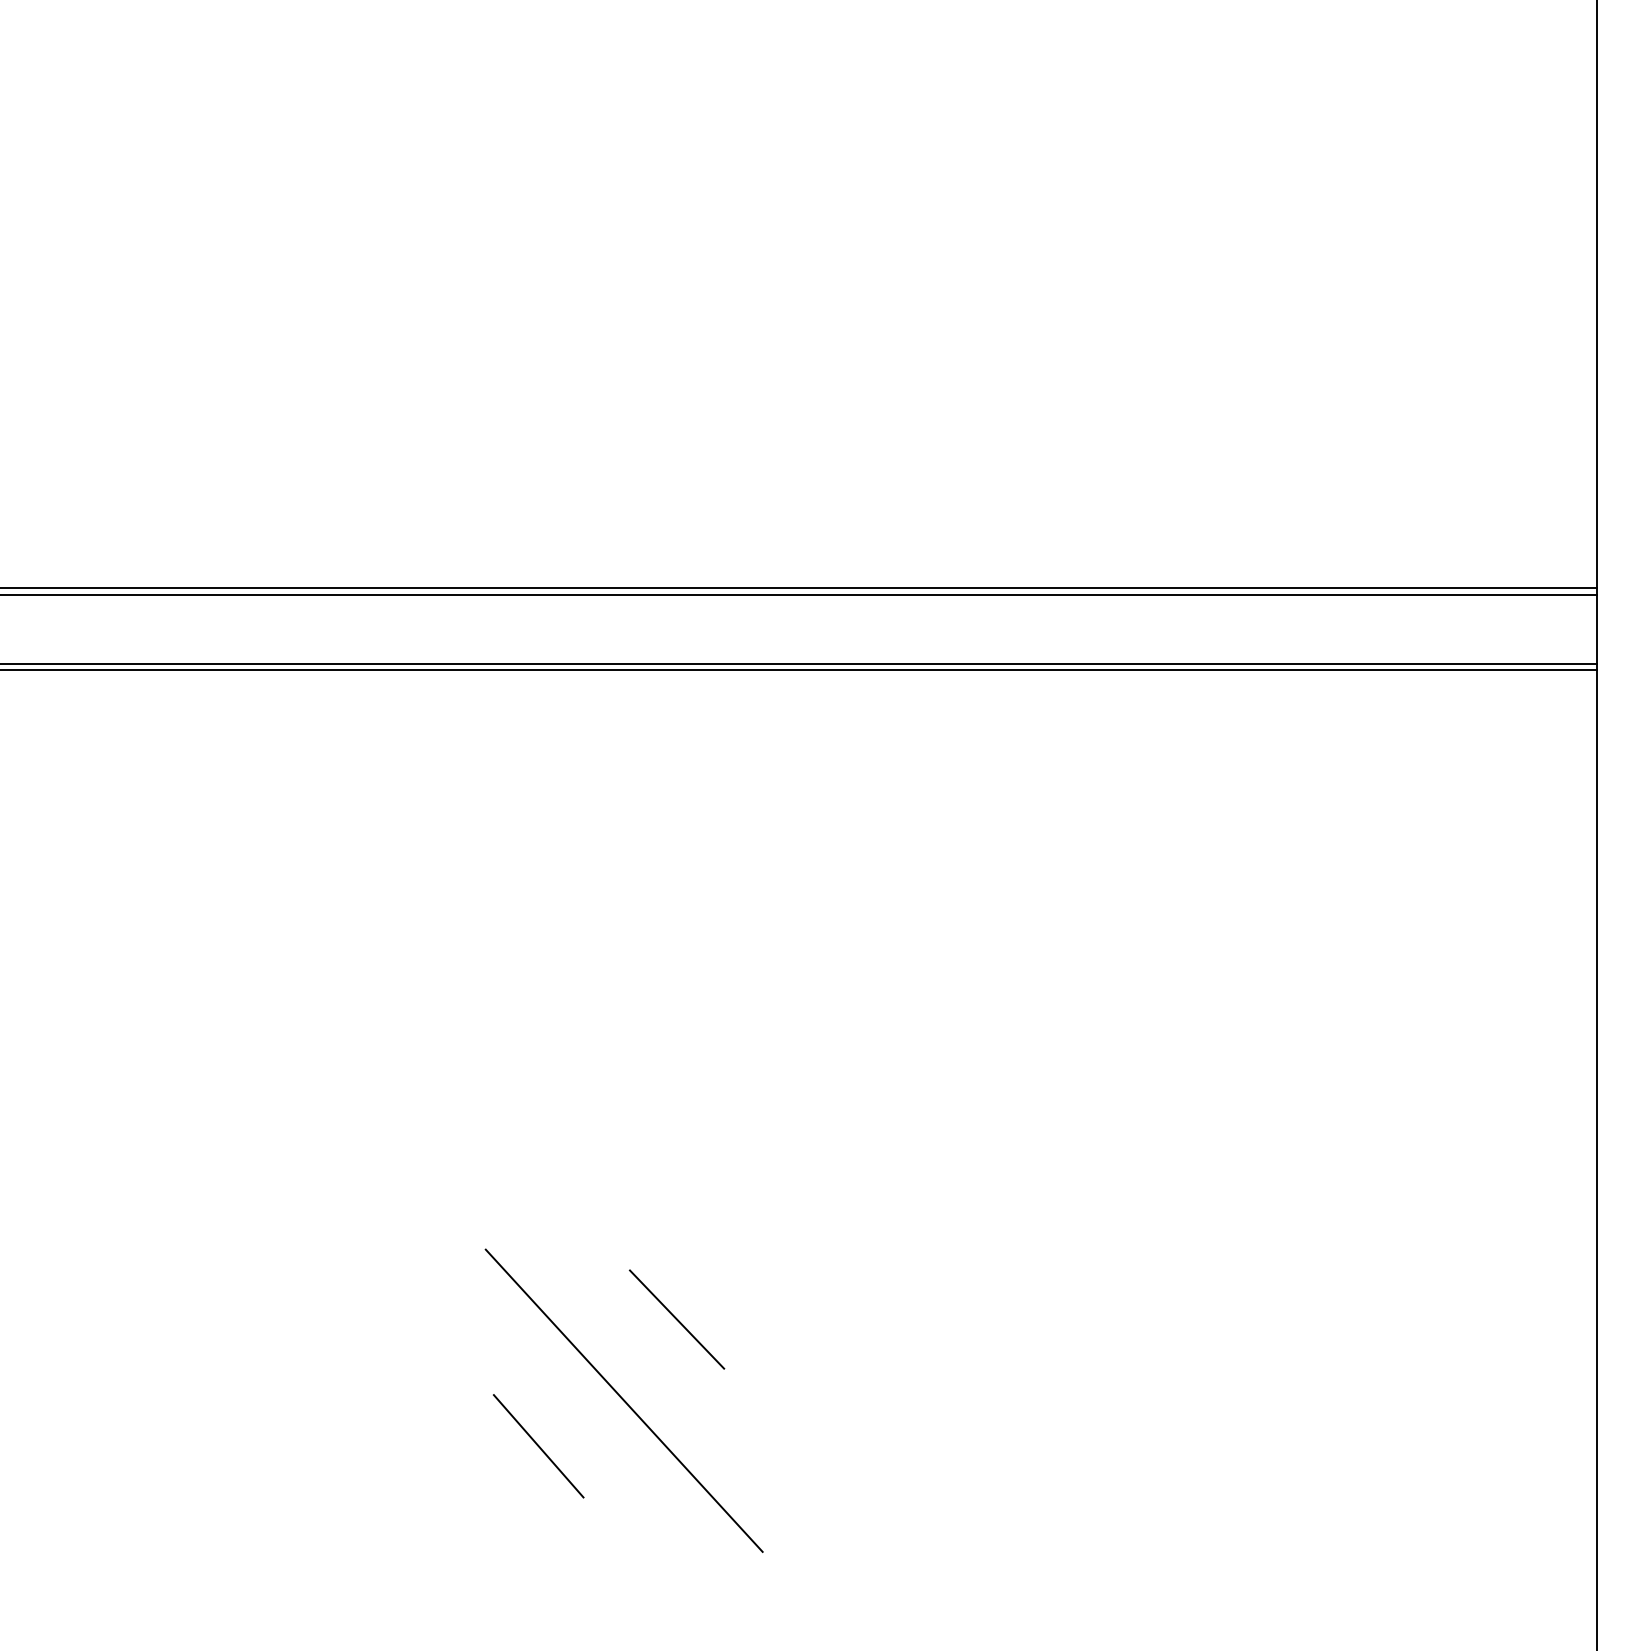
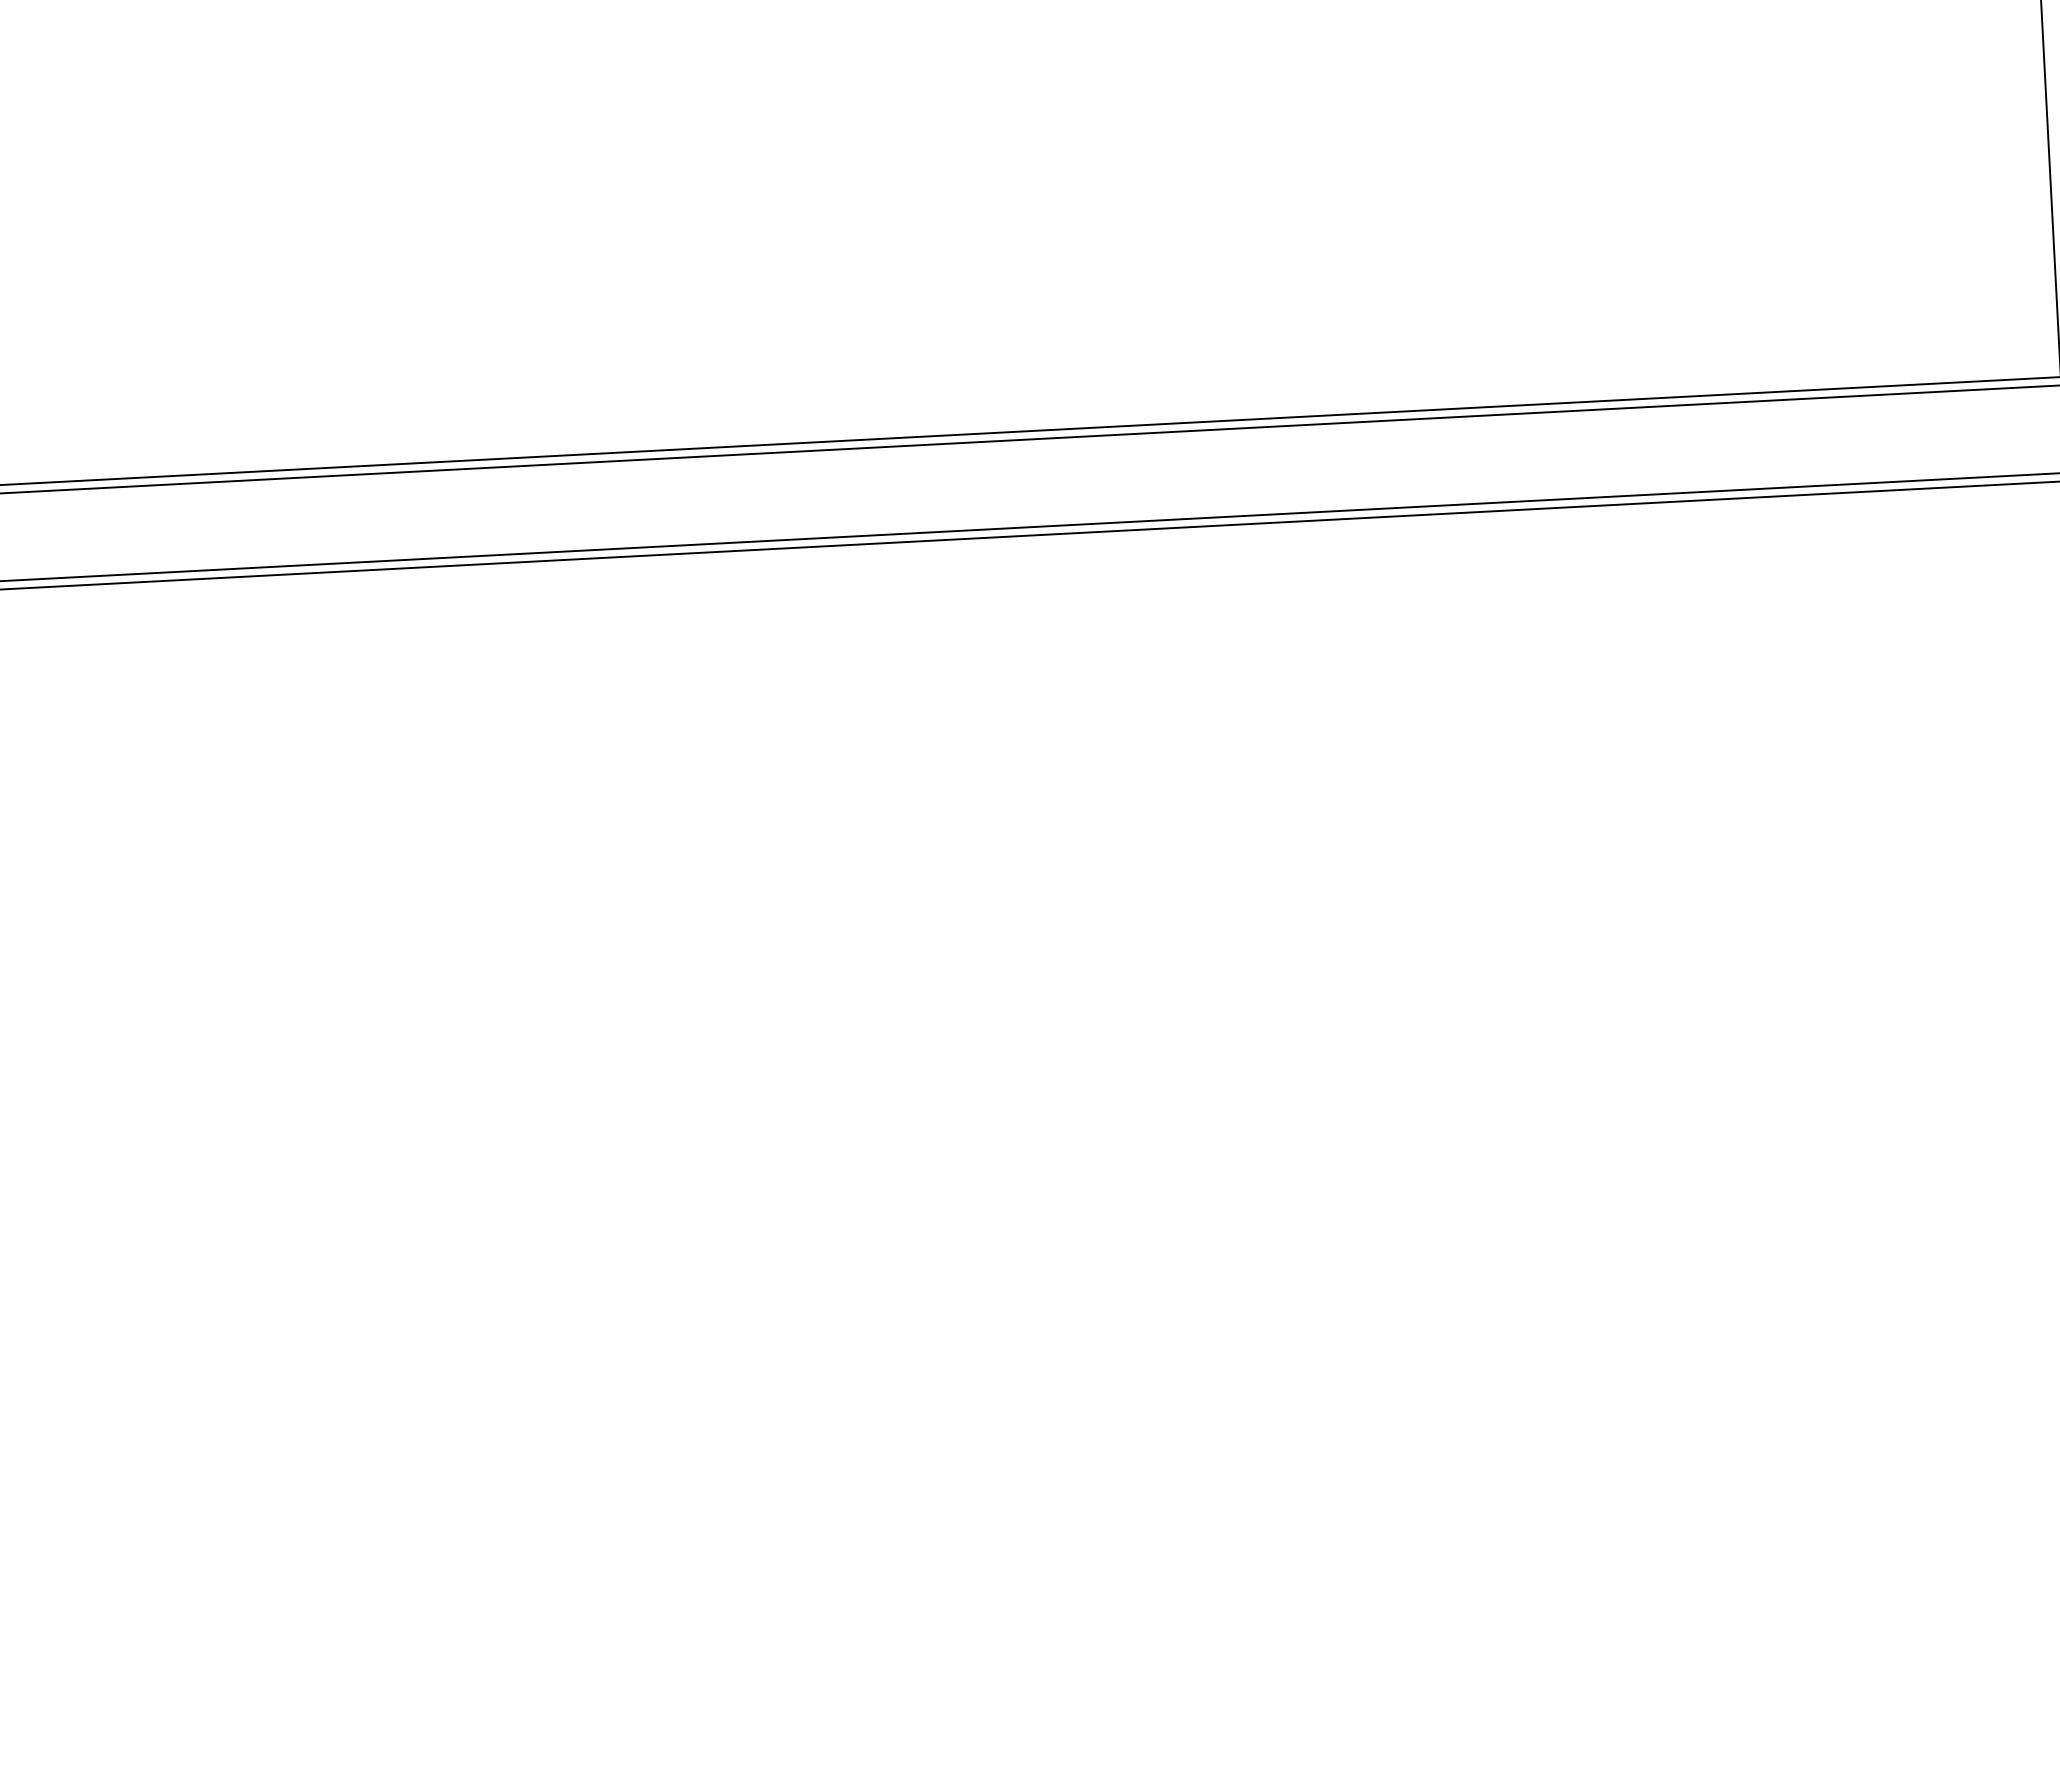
line: (676, 1319) -> (940, 1366), removed
line: (623, 1400) -> (878, 1473), removed
line: (538, 1446) -> (773, 1537), removed

